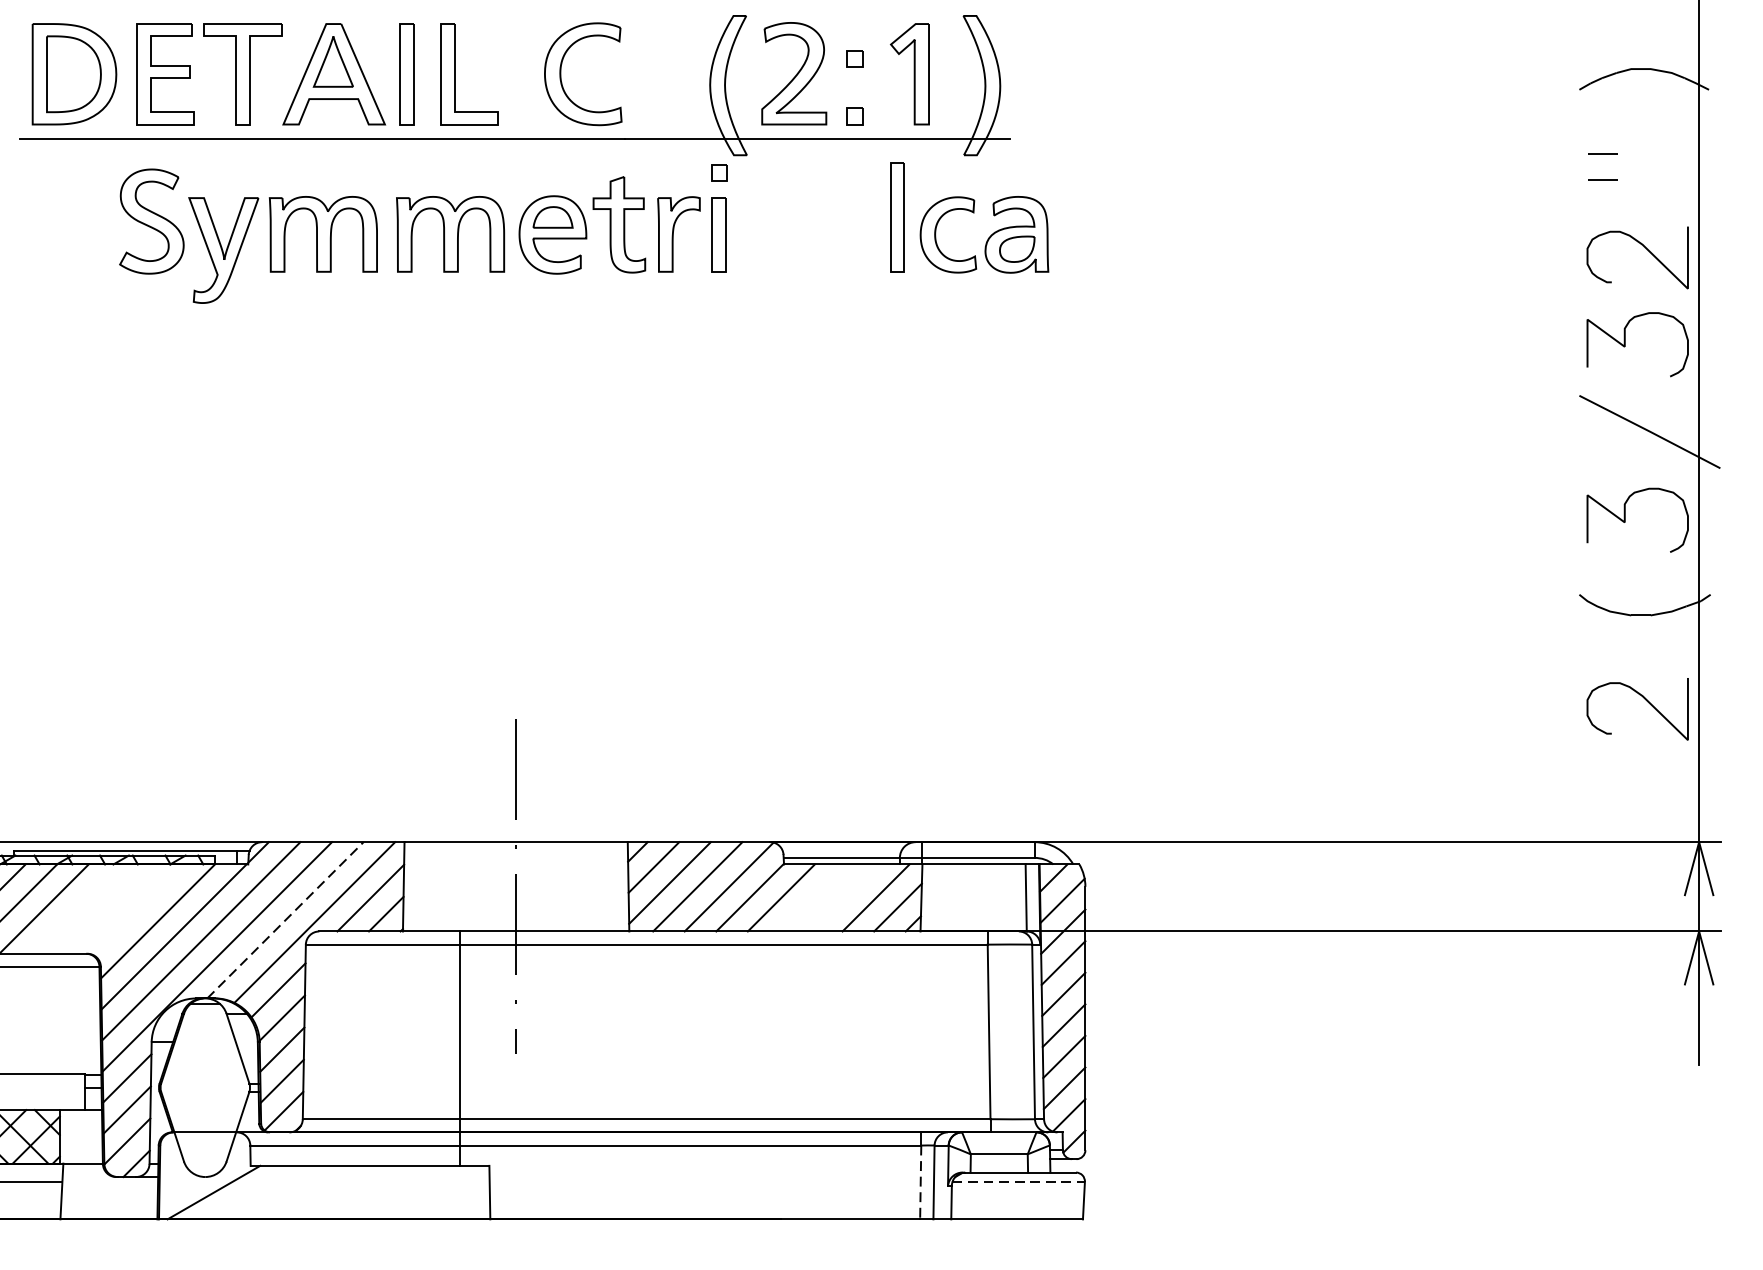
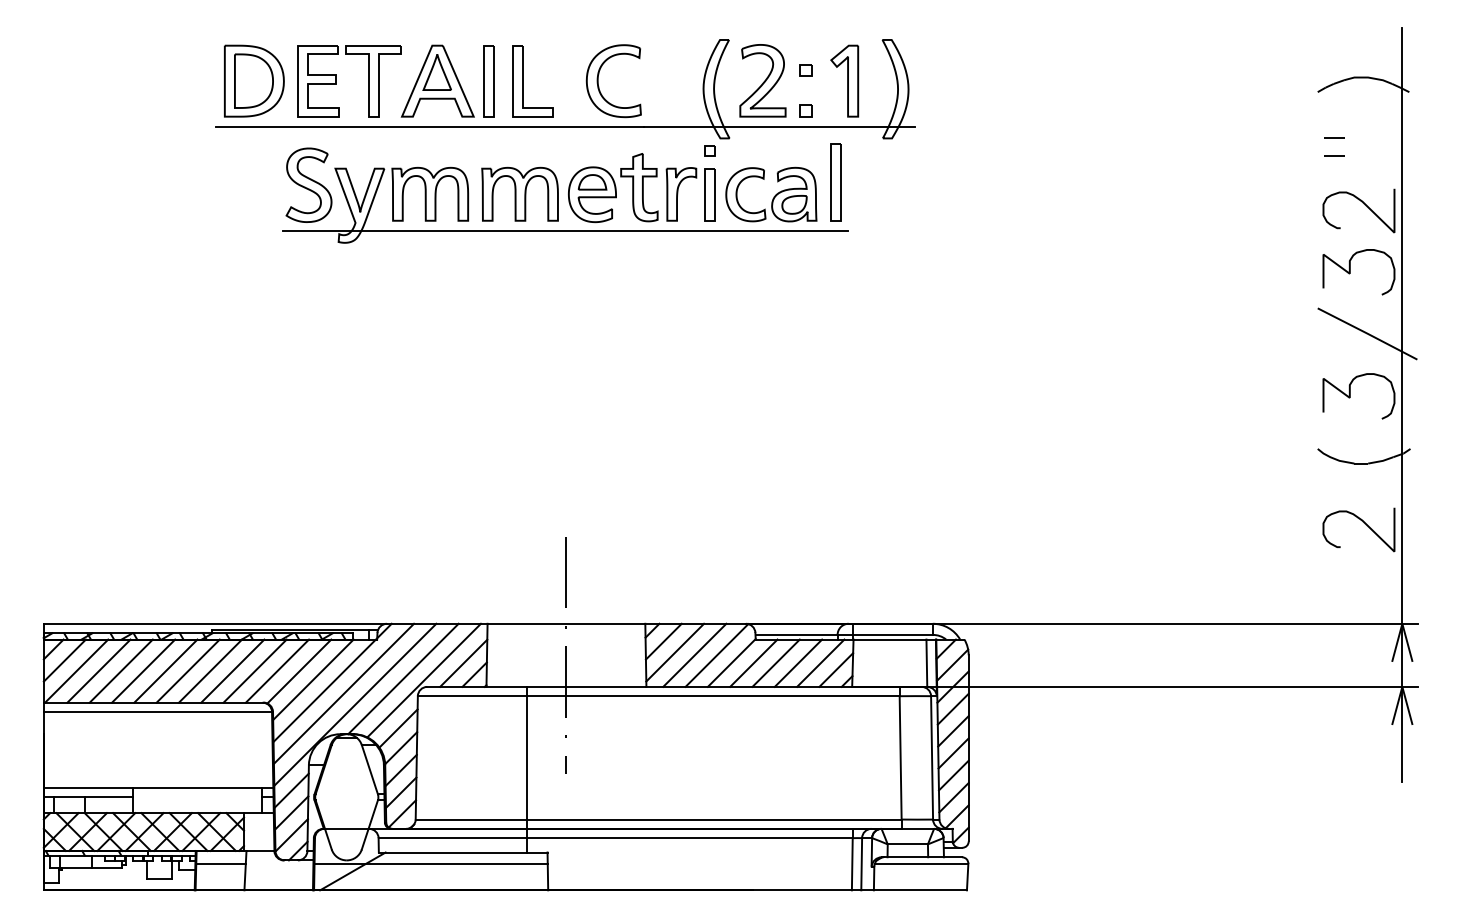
part: (984, 234) -> (771, 194), moved
line: (514, 285) -> (565, 230), added
line: (811, 896) -> (775, 662), added
line: (844, 896) -> (798, 662), added
line: (74, 908) -> (254, 670), added
line: (107, 908) -> (277, 670), added
line: (138, 909) -> (299, 671), added
line: (285, 919) -> (403, 678), dashed -> solid
line: (323, 1182) -> (430, 864), added
line: (920, 1182) -> (852, 864), dashed -> solid
line: (1018, 1182) -> (921, 864), dashed -> solid

